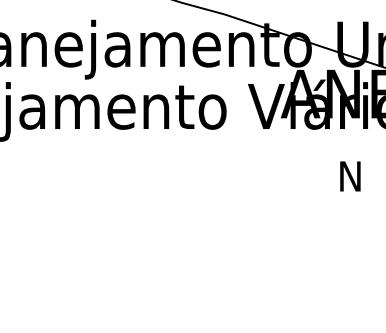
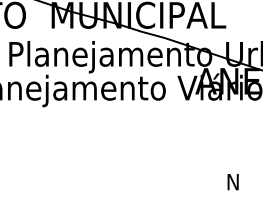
text: (349, 177) -> (232, 182), moved

